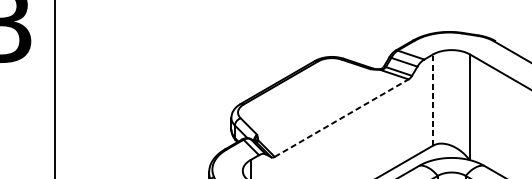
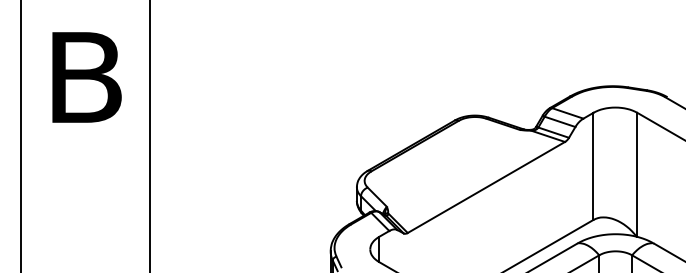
line: (432, 100) -> (593, 166), dashed -> solid
line: (341, 118) -> (486, 187), dashed -> solid

